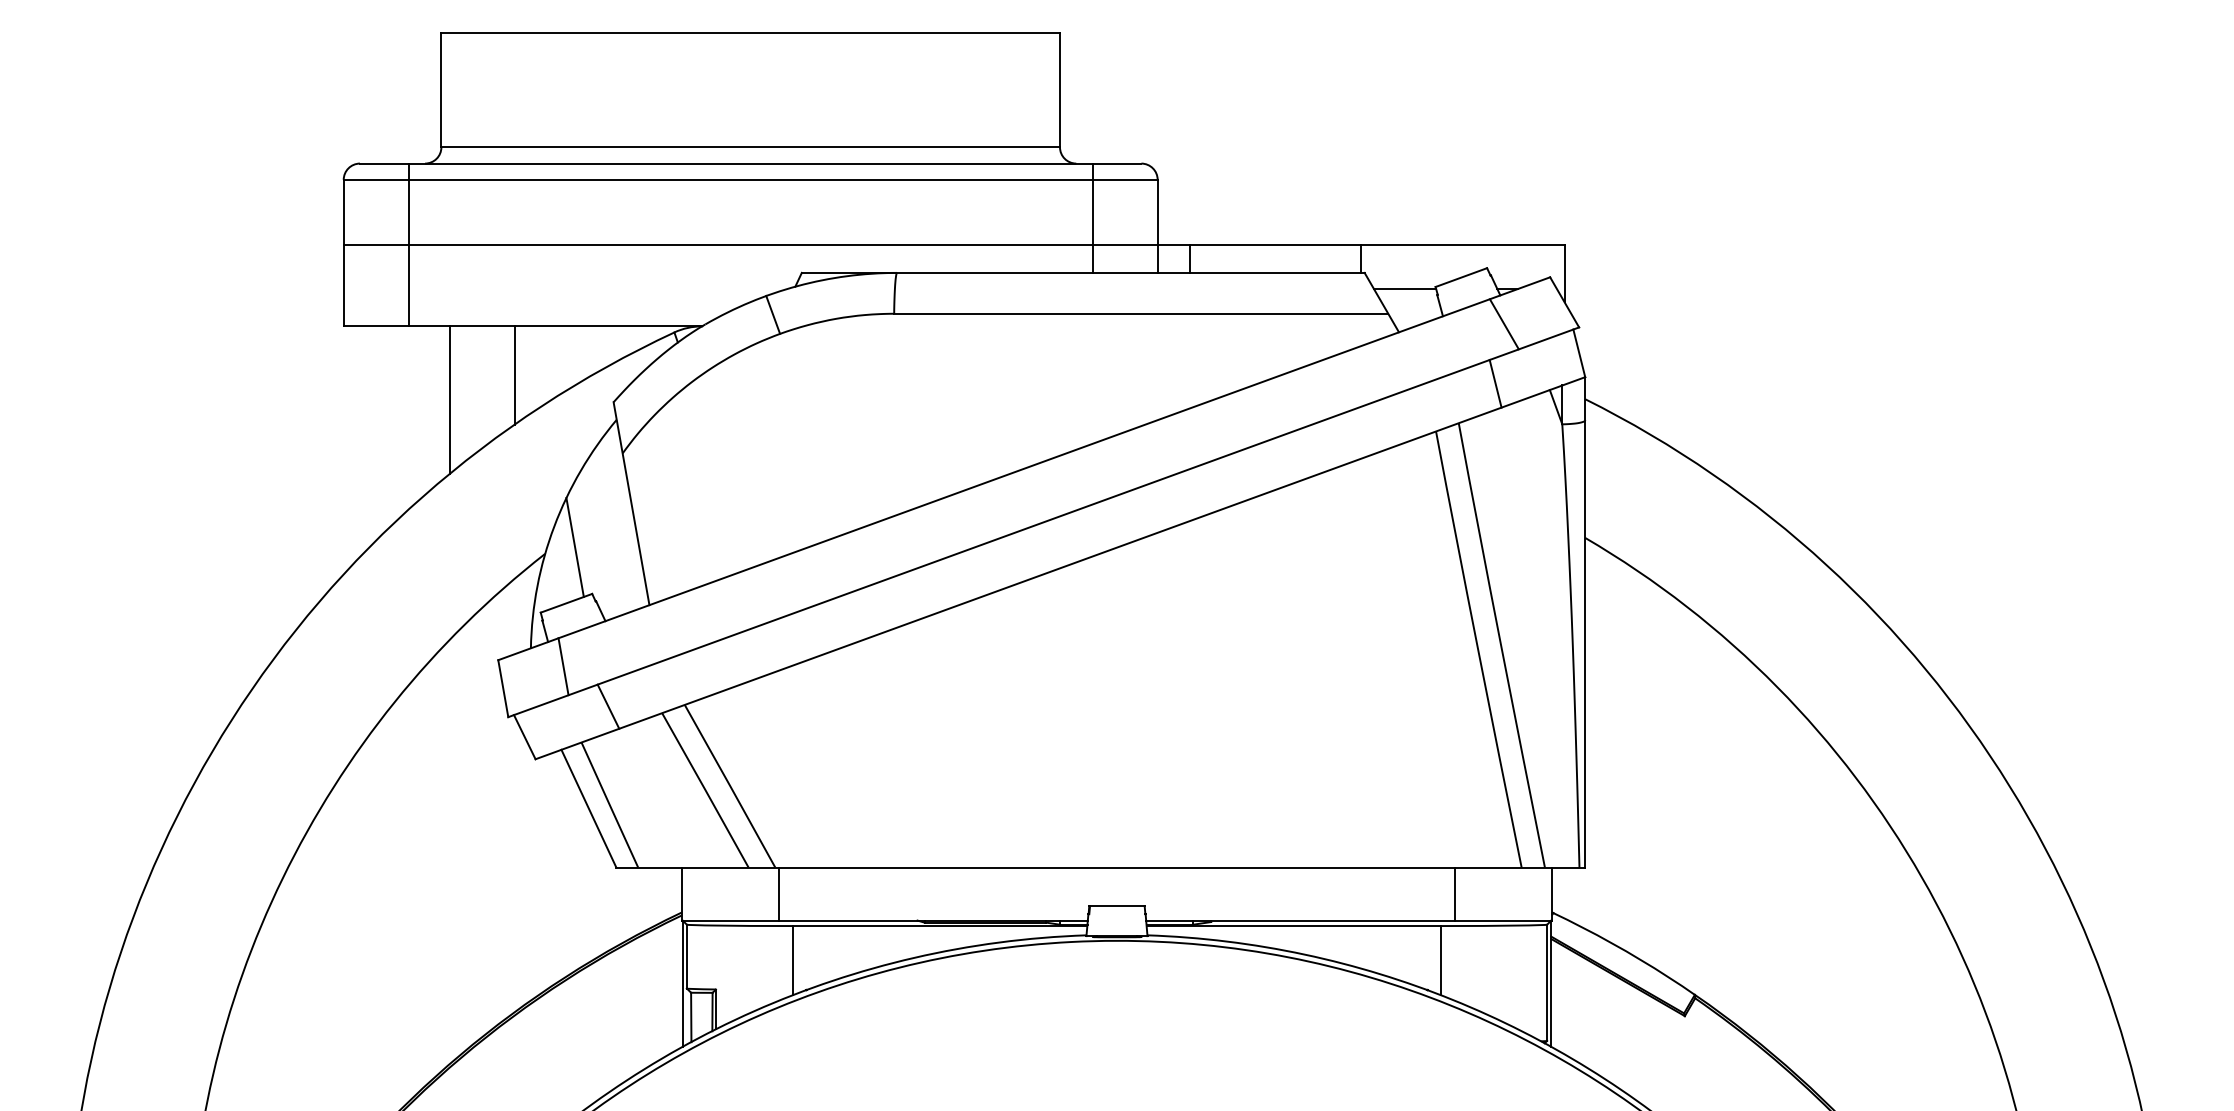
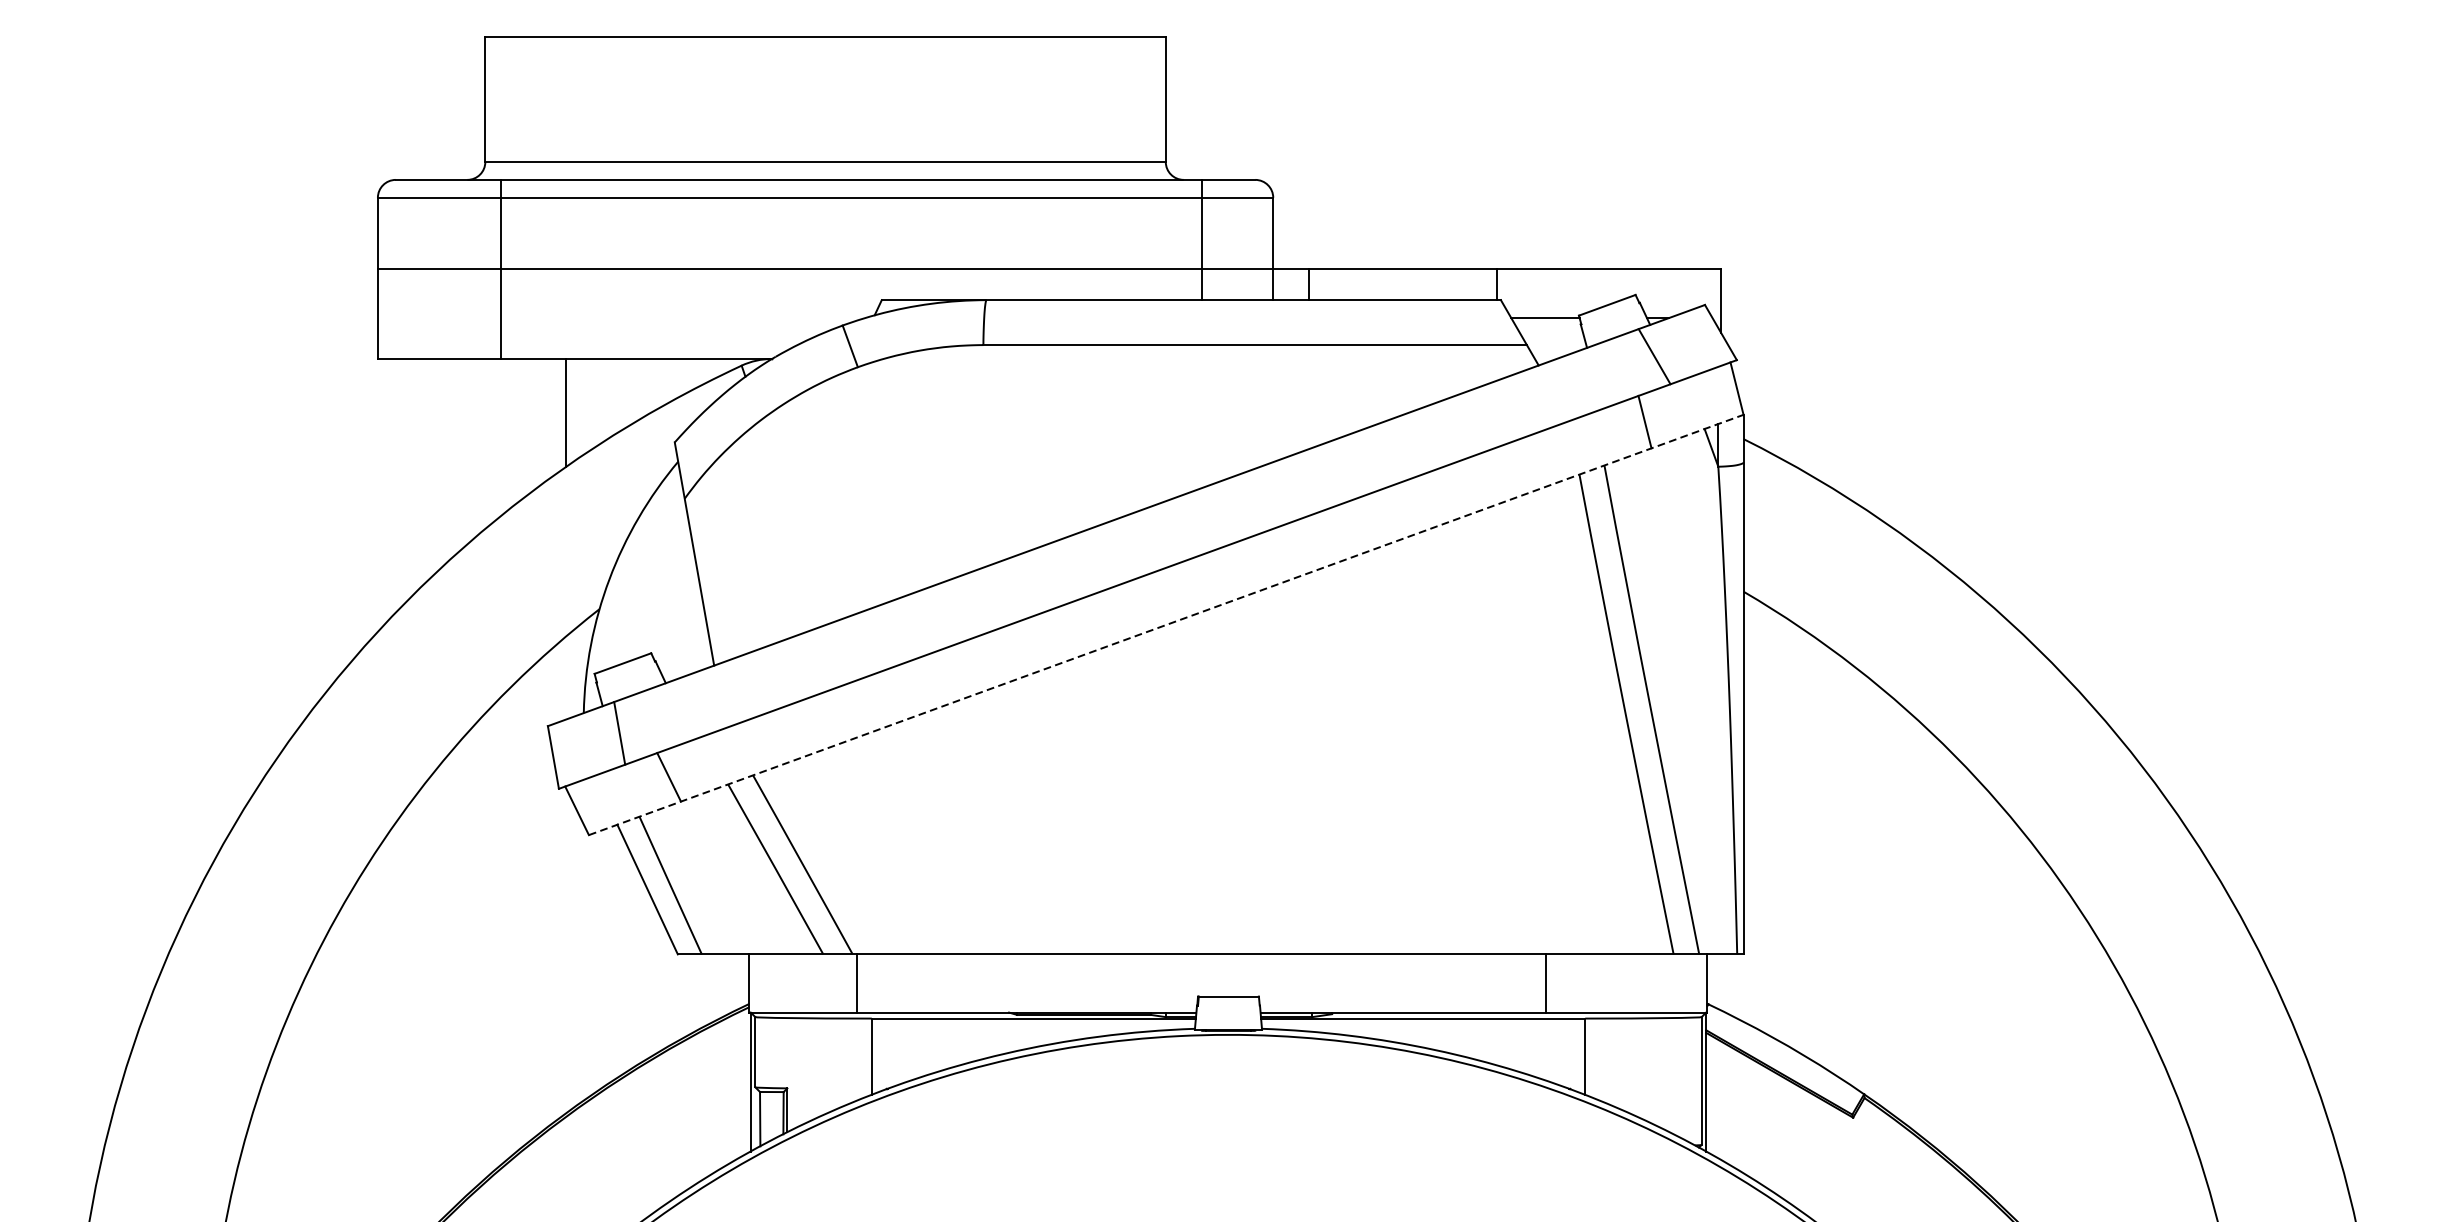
line: (408, 244) -> (500, 268), moved
line: (449, 400) -> (494, 440), removed
line: (574, 546) -> (631, 601), removed
line: (1060, 568) -> (1166, 625), solid -> dashed
line: (1454, 893) -> (1545, 982), moved

